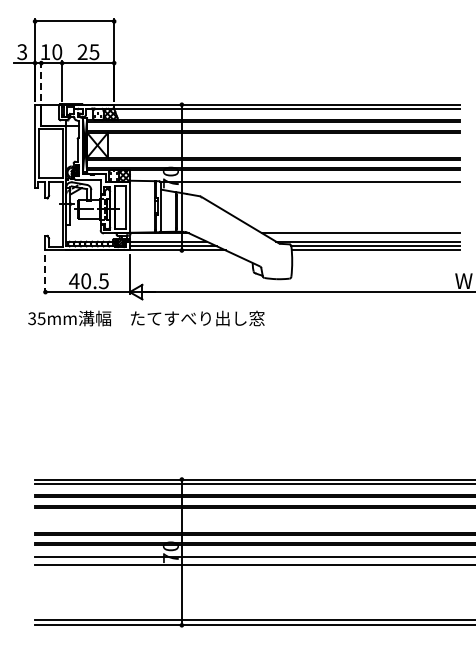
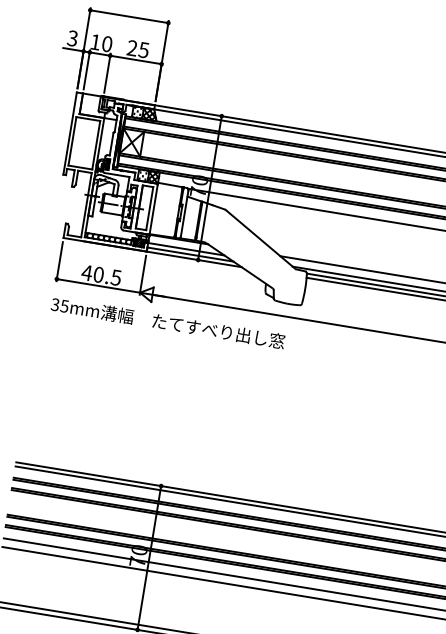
line: (41, 80) -> (87, 69), dashed -> solid
line: (45, 274) -> (59, 261), dashed -> solid
text: (146, 318) -> (168, 323), moved

